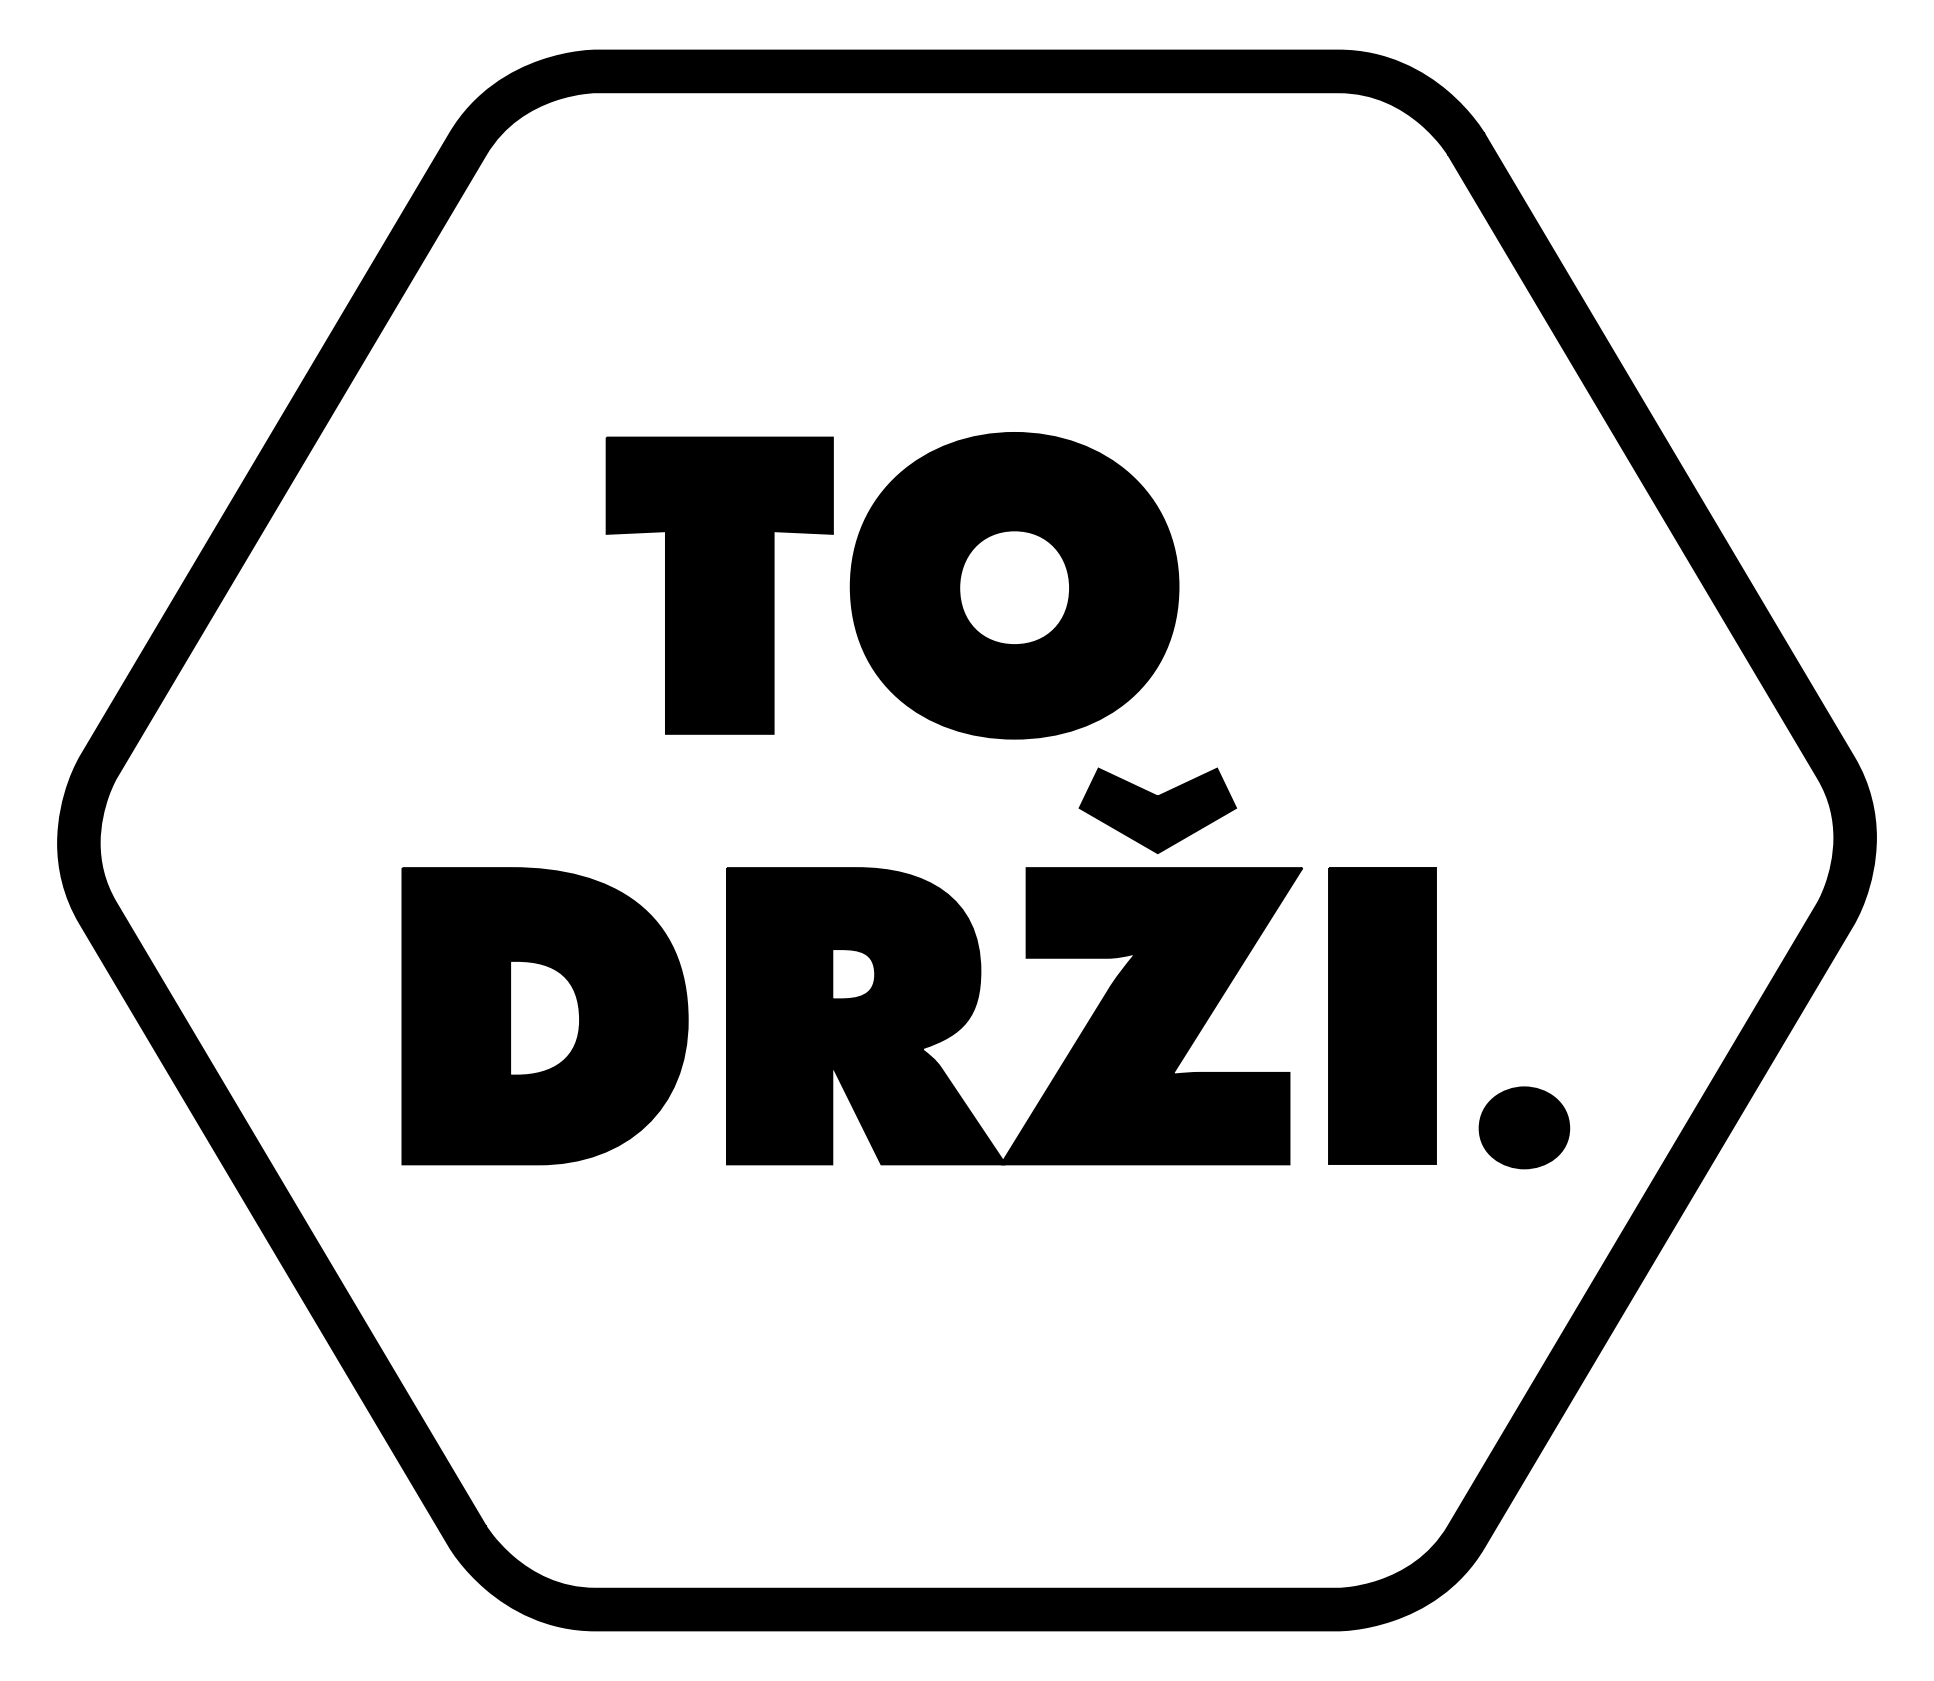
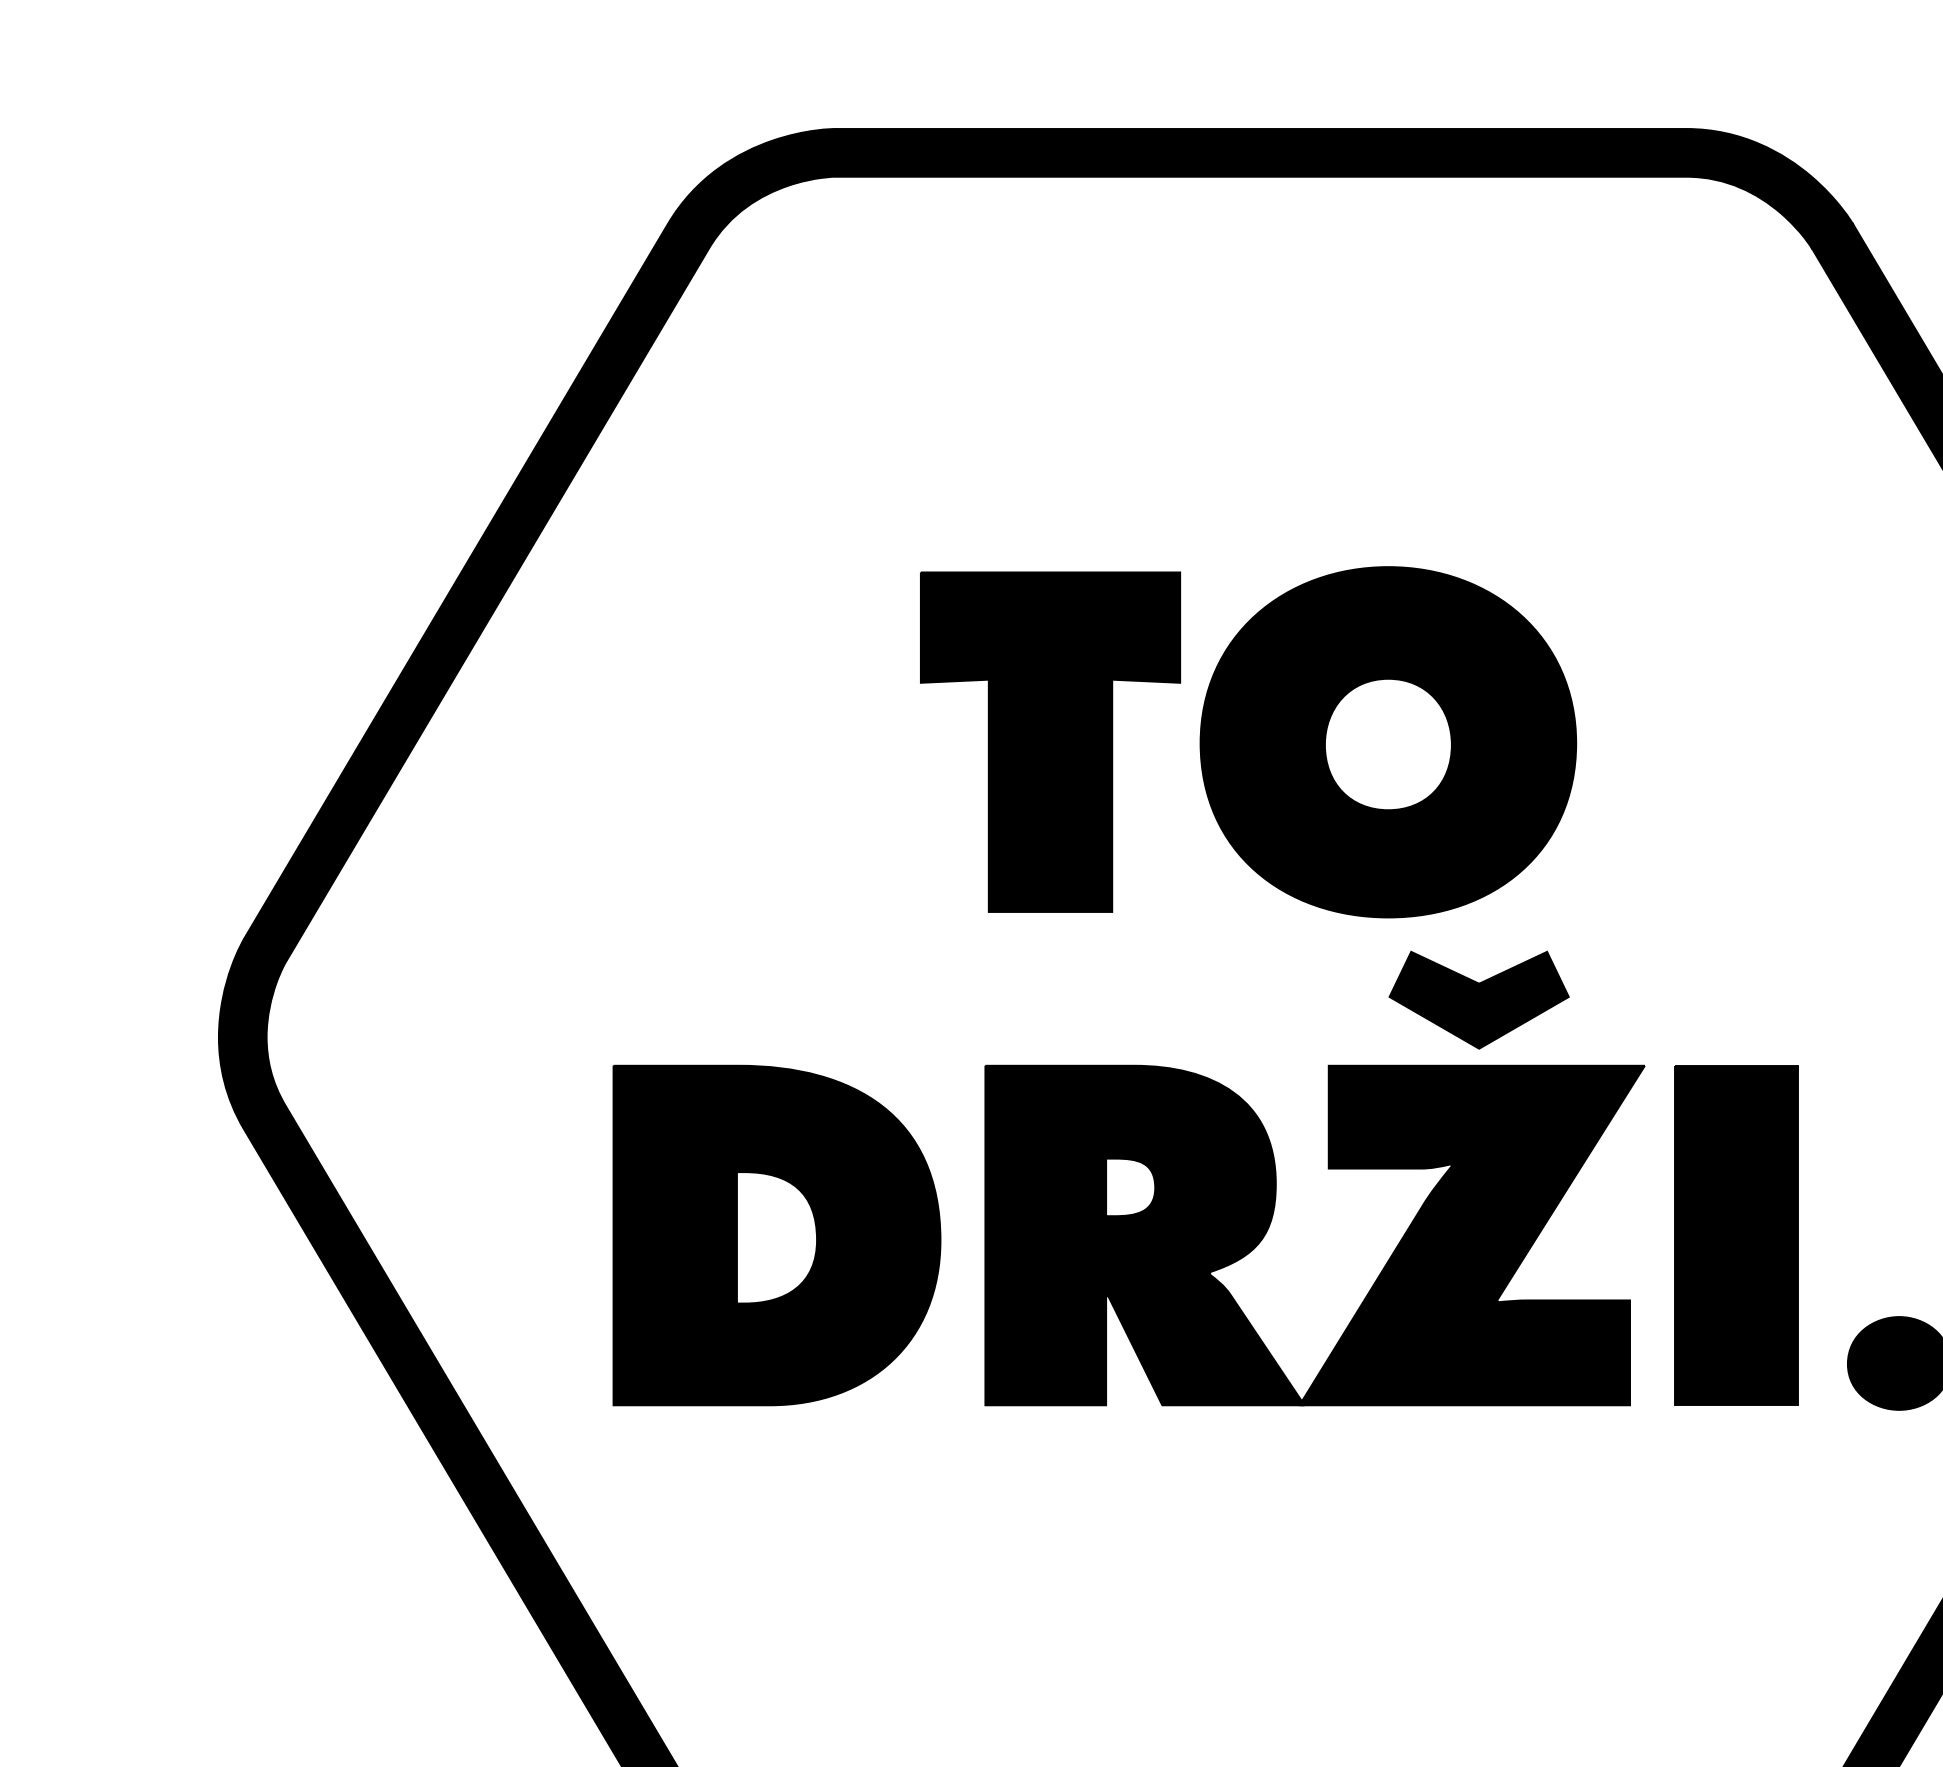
part: (892, 585) -> (1248, 741), moved

